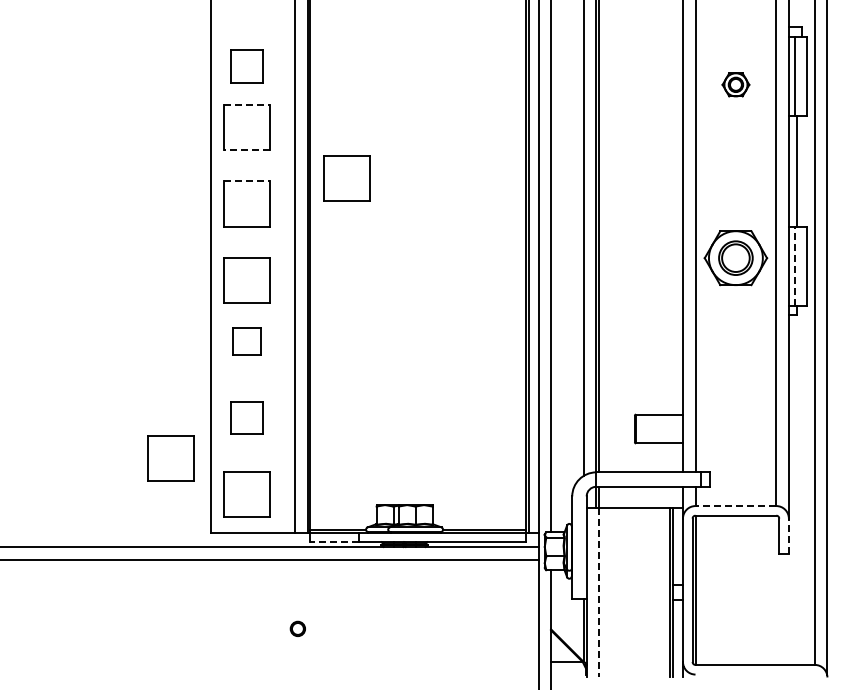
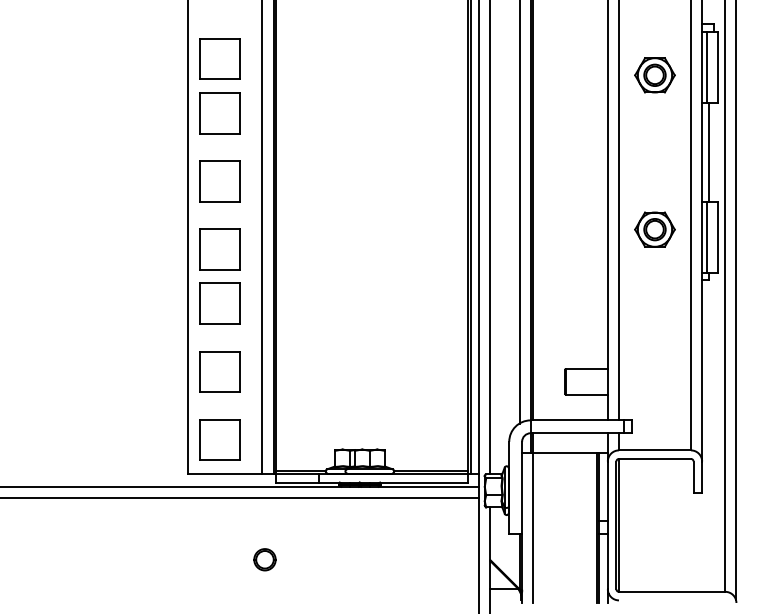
part: (246, 66) -> (219, 59), size x1.43
part: (735, 84) -> (654, 75), size x1.67
line: (247, 104) -> (220, 92), dashed -> solid
line: (247, 150) -> (220, 133), dashed -> solid
part: (346, 178) -> (308, 158), removed
line: (247, 181) -> (220, 161), dashed -> solid
part: (735, 257) -> (654, 229), size x0.71
line: (794, 266) -> (707, 237), dashed -> solid
part: (246, 341) -> (219, 303), size x1.67
part: (246, 417) -> (219, 371), size x1.43
part: (170, 458) -> (151, 408), removed
line: (735, 506) -> (654, 450), dashed -> solid
line: (788, 536) -> (701, 477), dashed -> solid
line: (333, 542) -> (296, 482), dashed -> solid
line: (599, 593) -> (533, 528), dashed -> solid
part: (297, 628) -> (264, 559), size x1.67

